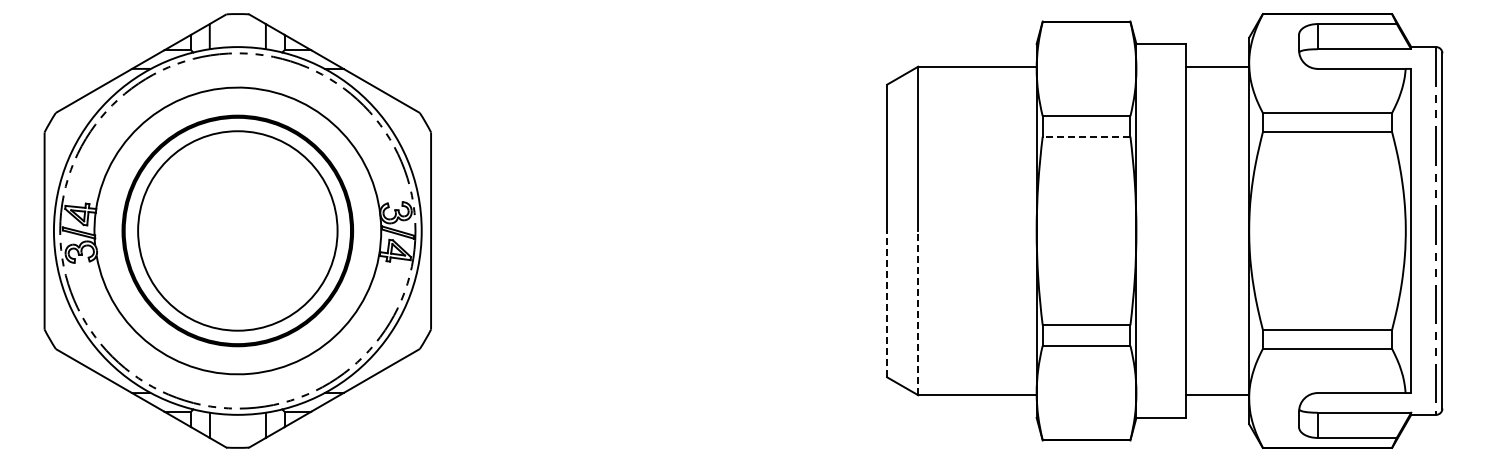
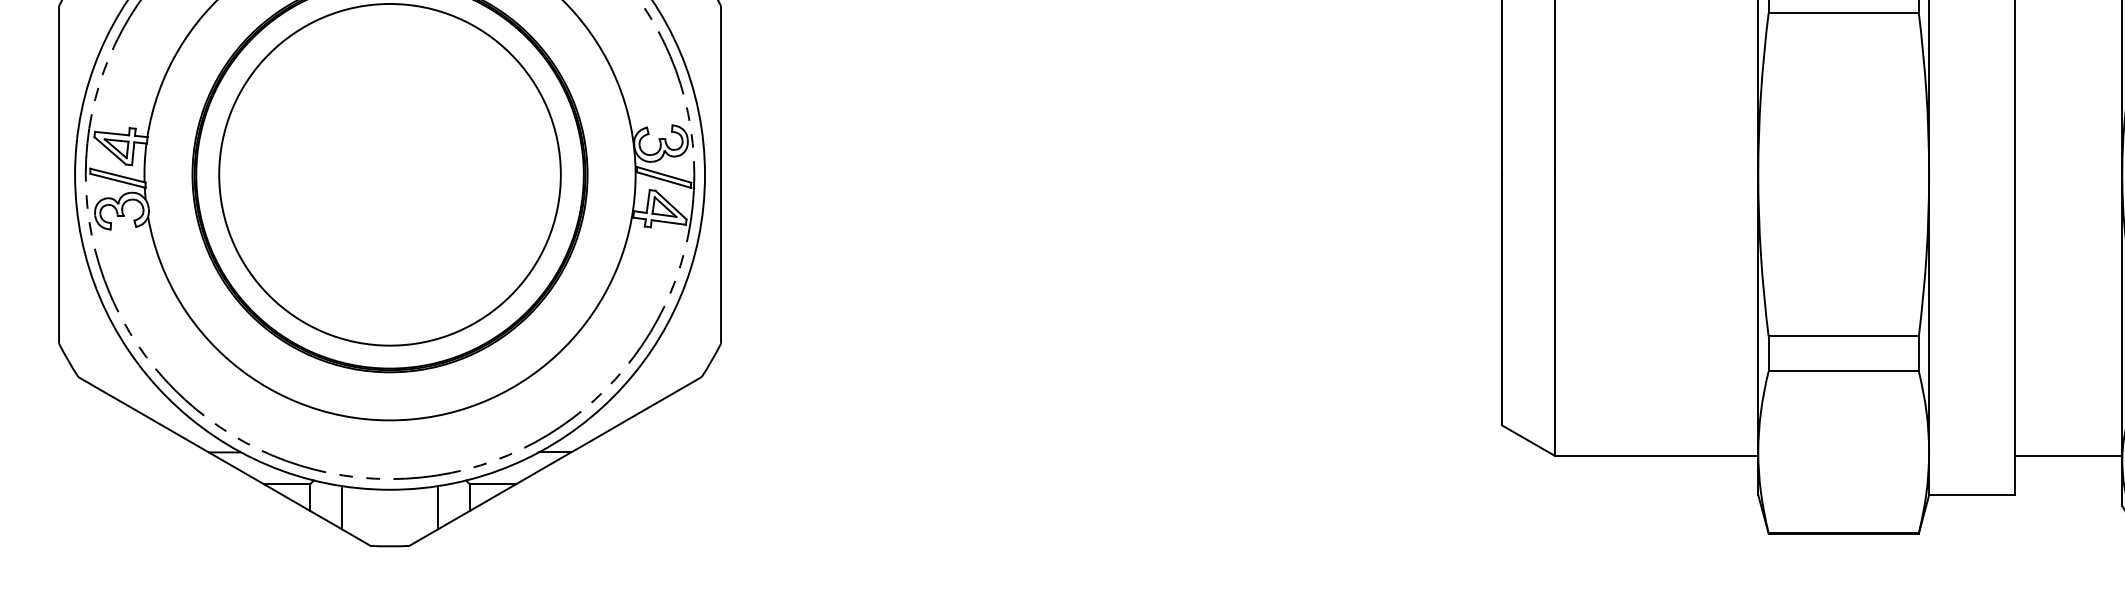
line: (1086, 136) -> (1843, 12), dashed -> solid
line: (887, 303) -> (1502, 299), dashed -> solid
line: (918, 312) -> (1555, 314), dashed -> solid

